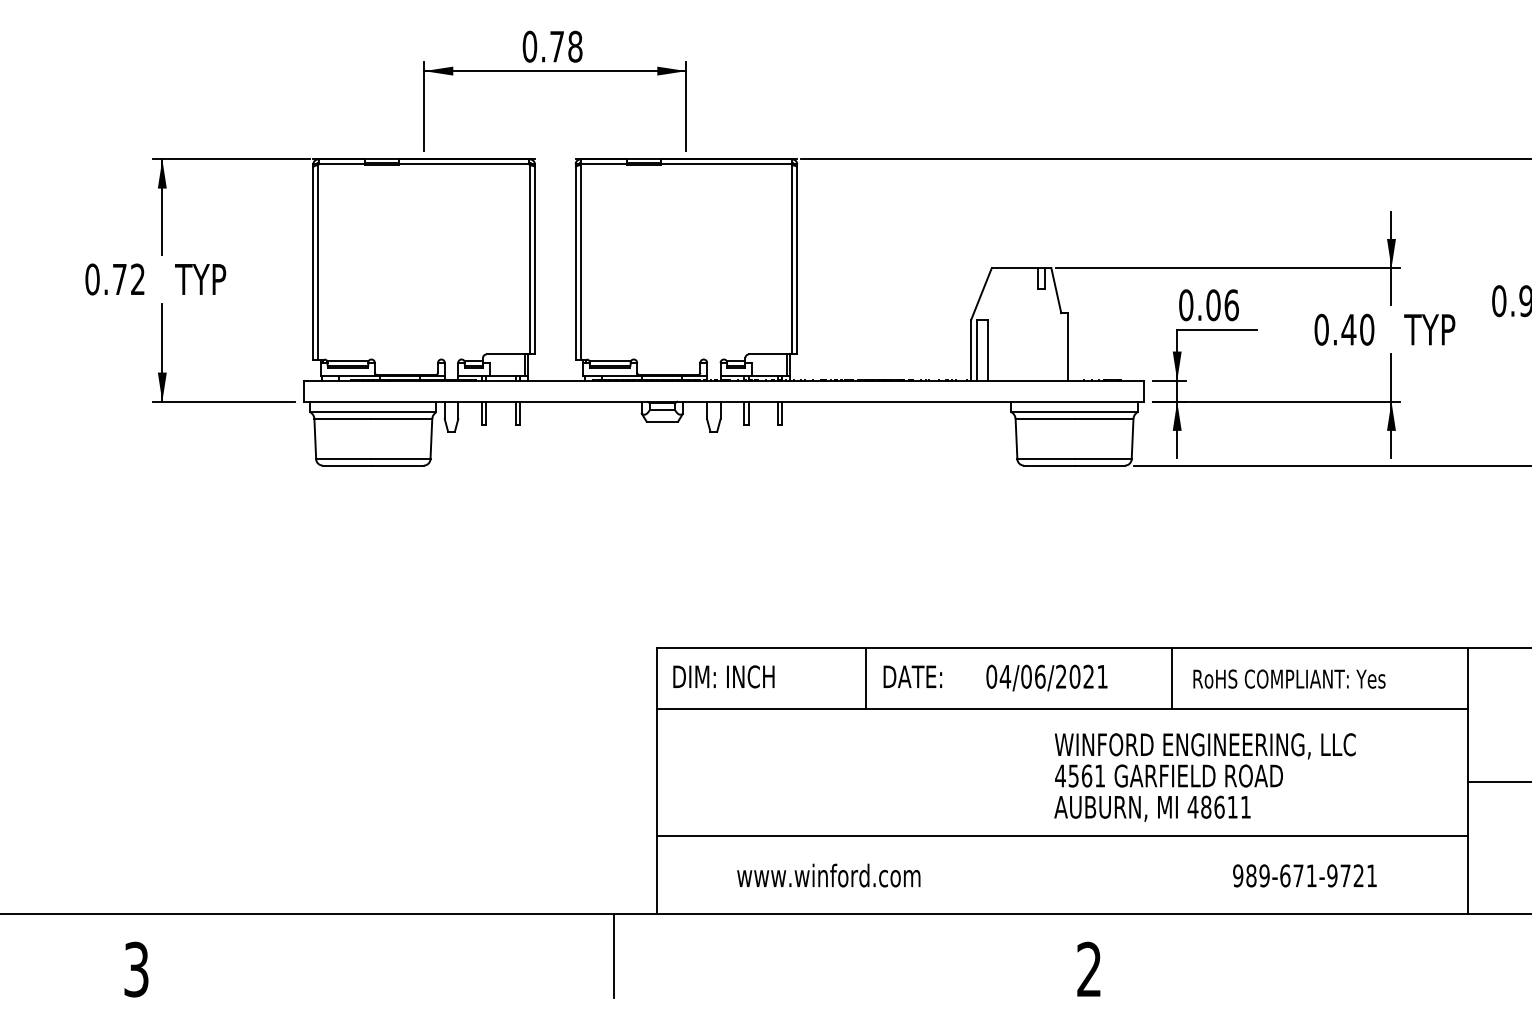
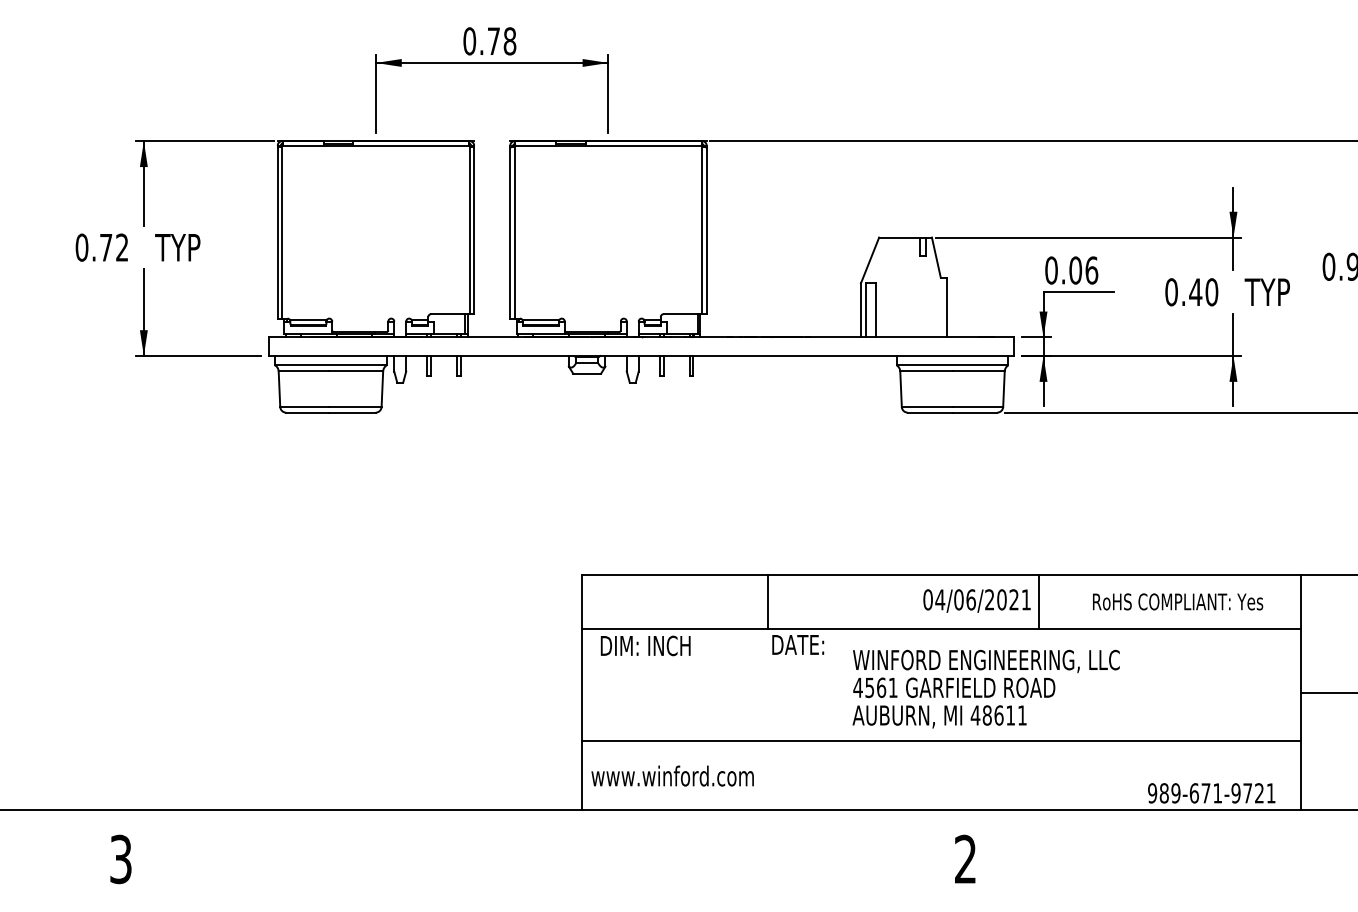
text: (723, 676) -> (645, 645), moved
text: (913, 676) -> (798, 644), moved
text: (1046, 677) -> (976, 600), moved
text: (1290, 678) -> (1178, 601), moved
text: (1204, 776) -> (985, 688), moved
text: (828, 874) -> (672, 775), moved
text: (1304, 876) -> (1211, 793), moved
line: (613, 956) -> (543, 847), removed

